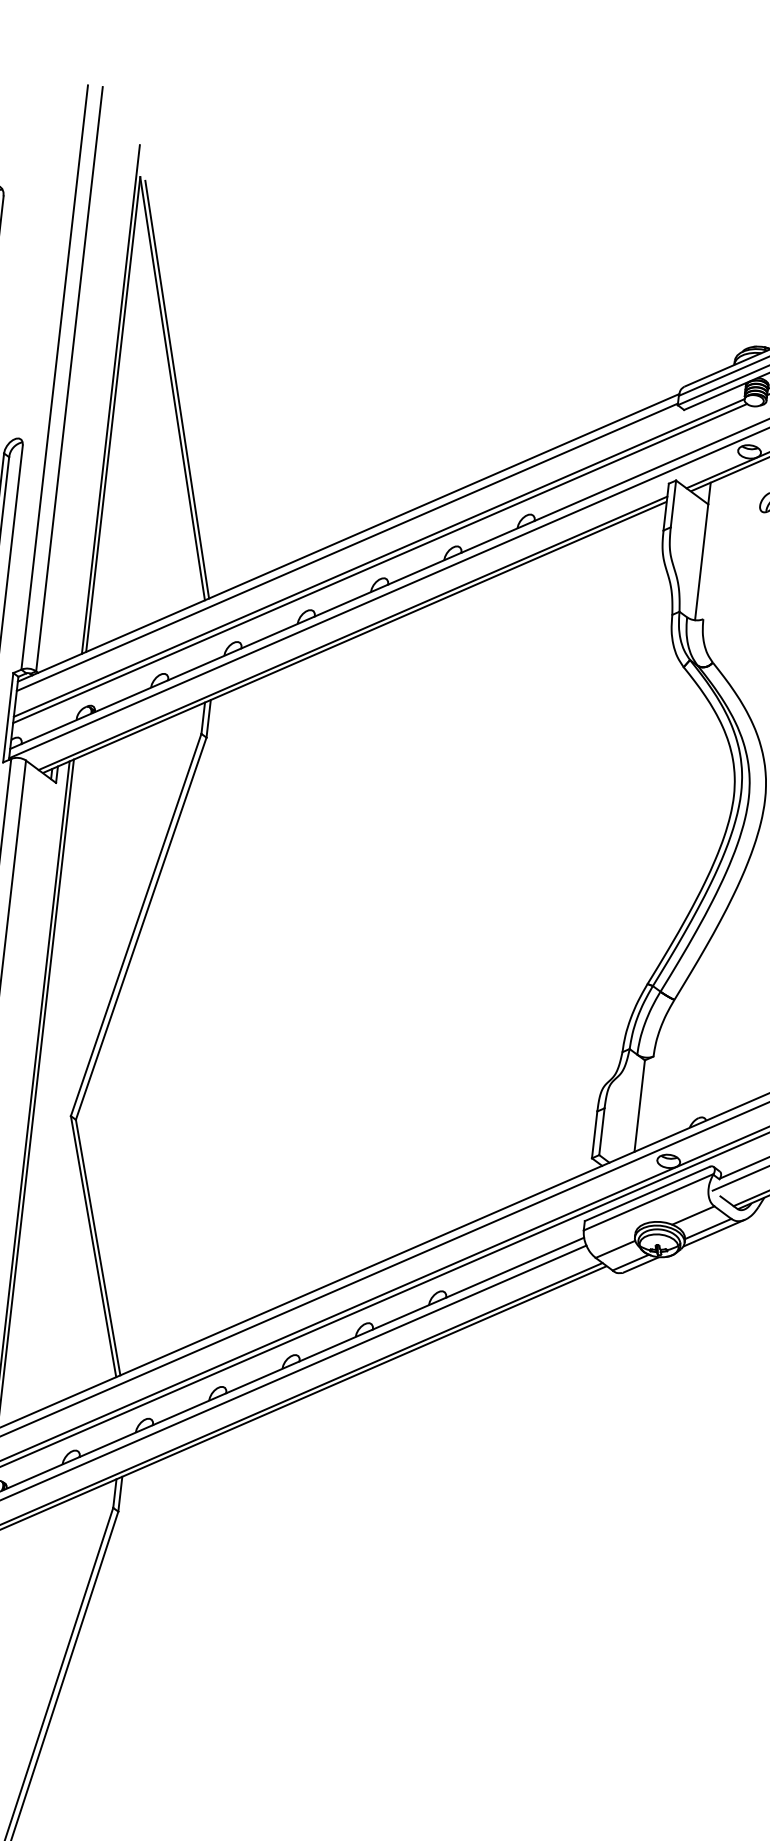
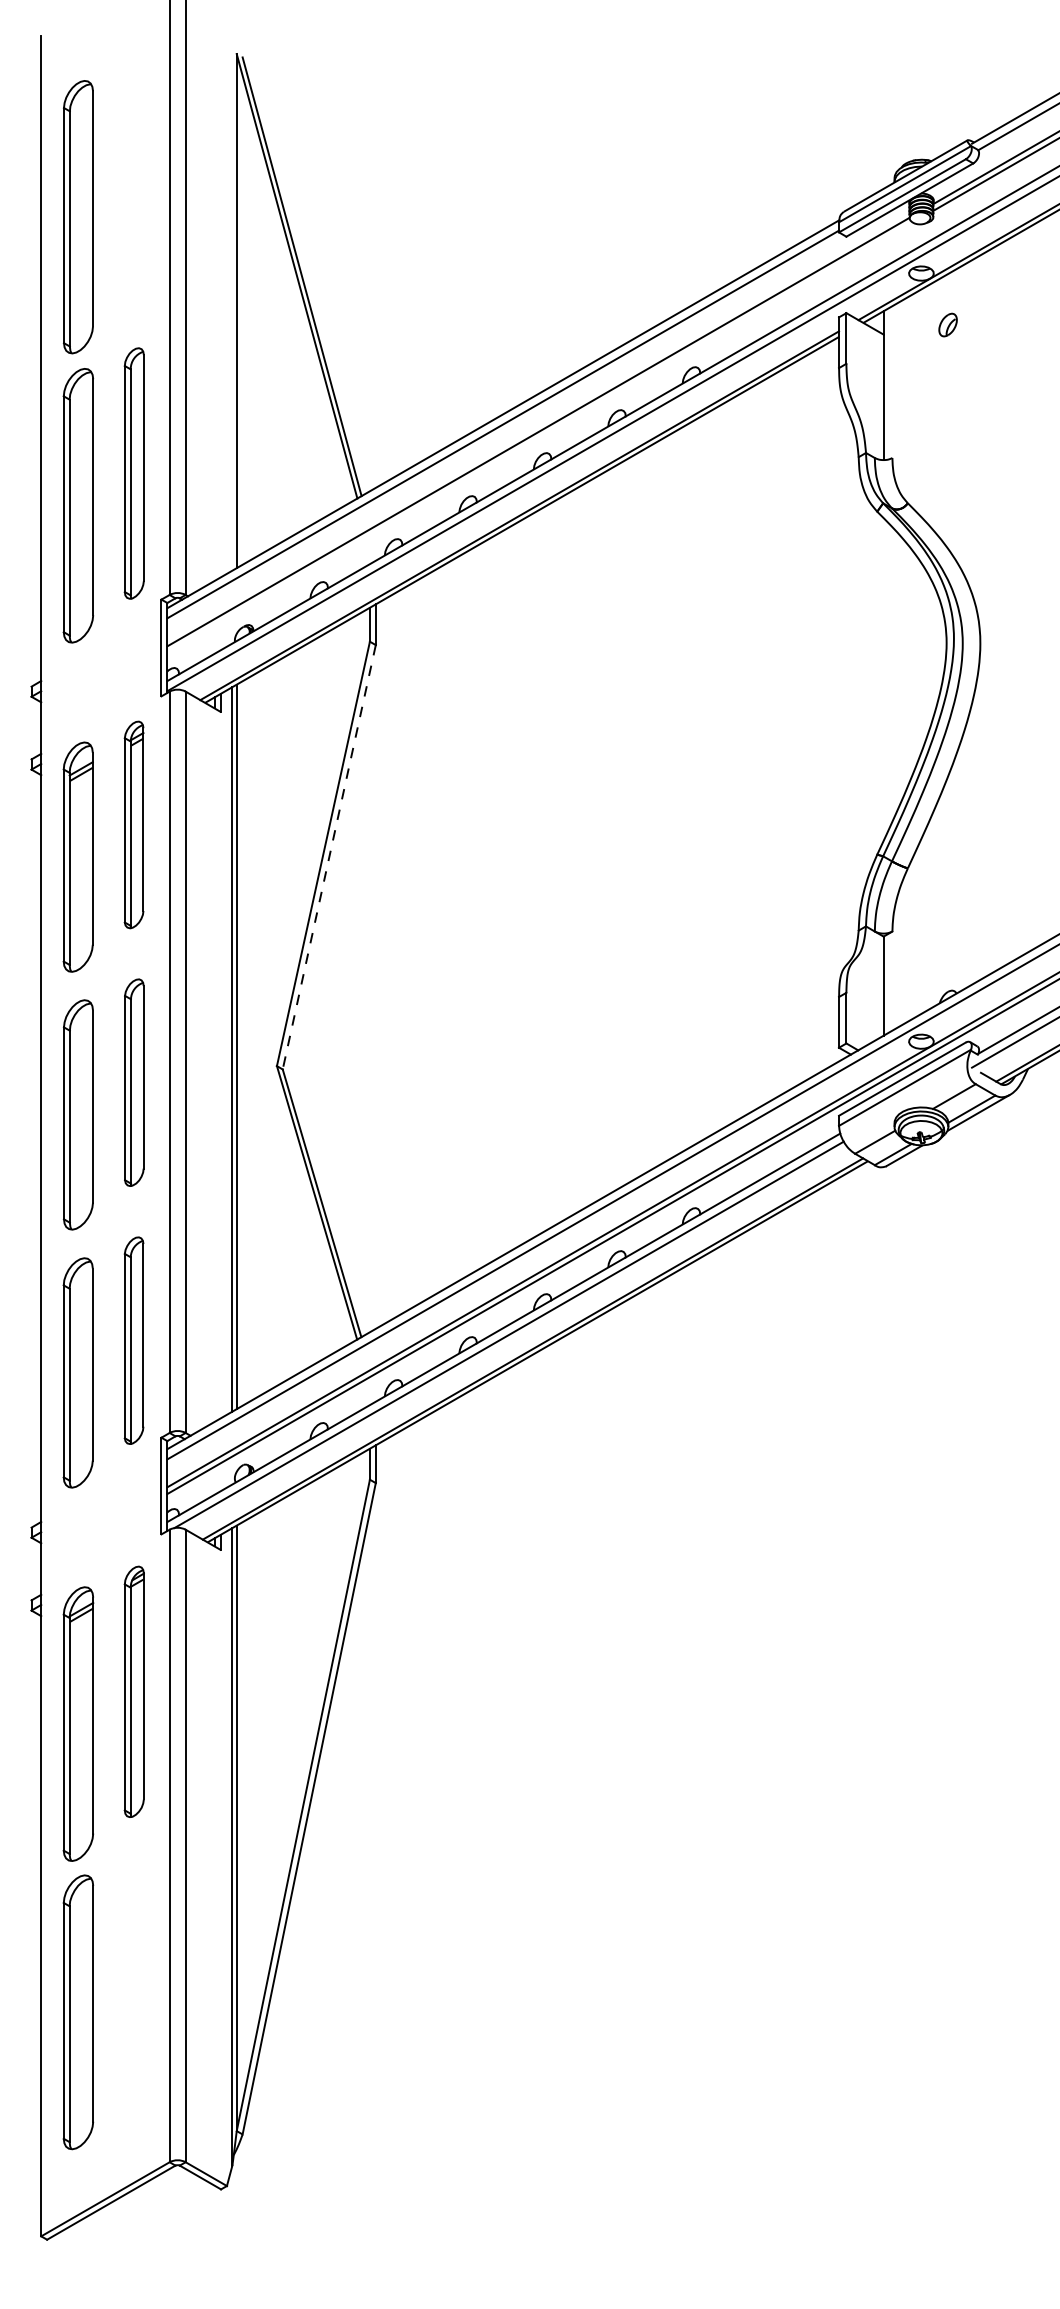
line: (111, 398) -> (232, 294), removed
line: (380, 563) -> (540, 437), removed
line: (141, 928) -> (329, 857), solid -> dashed

